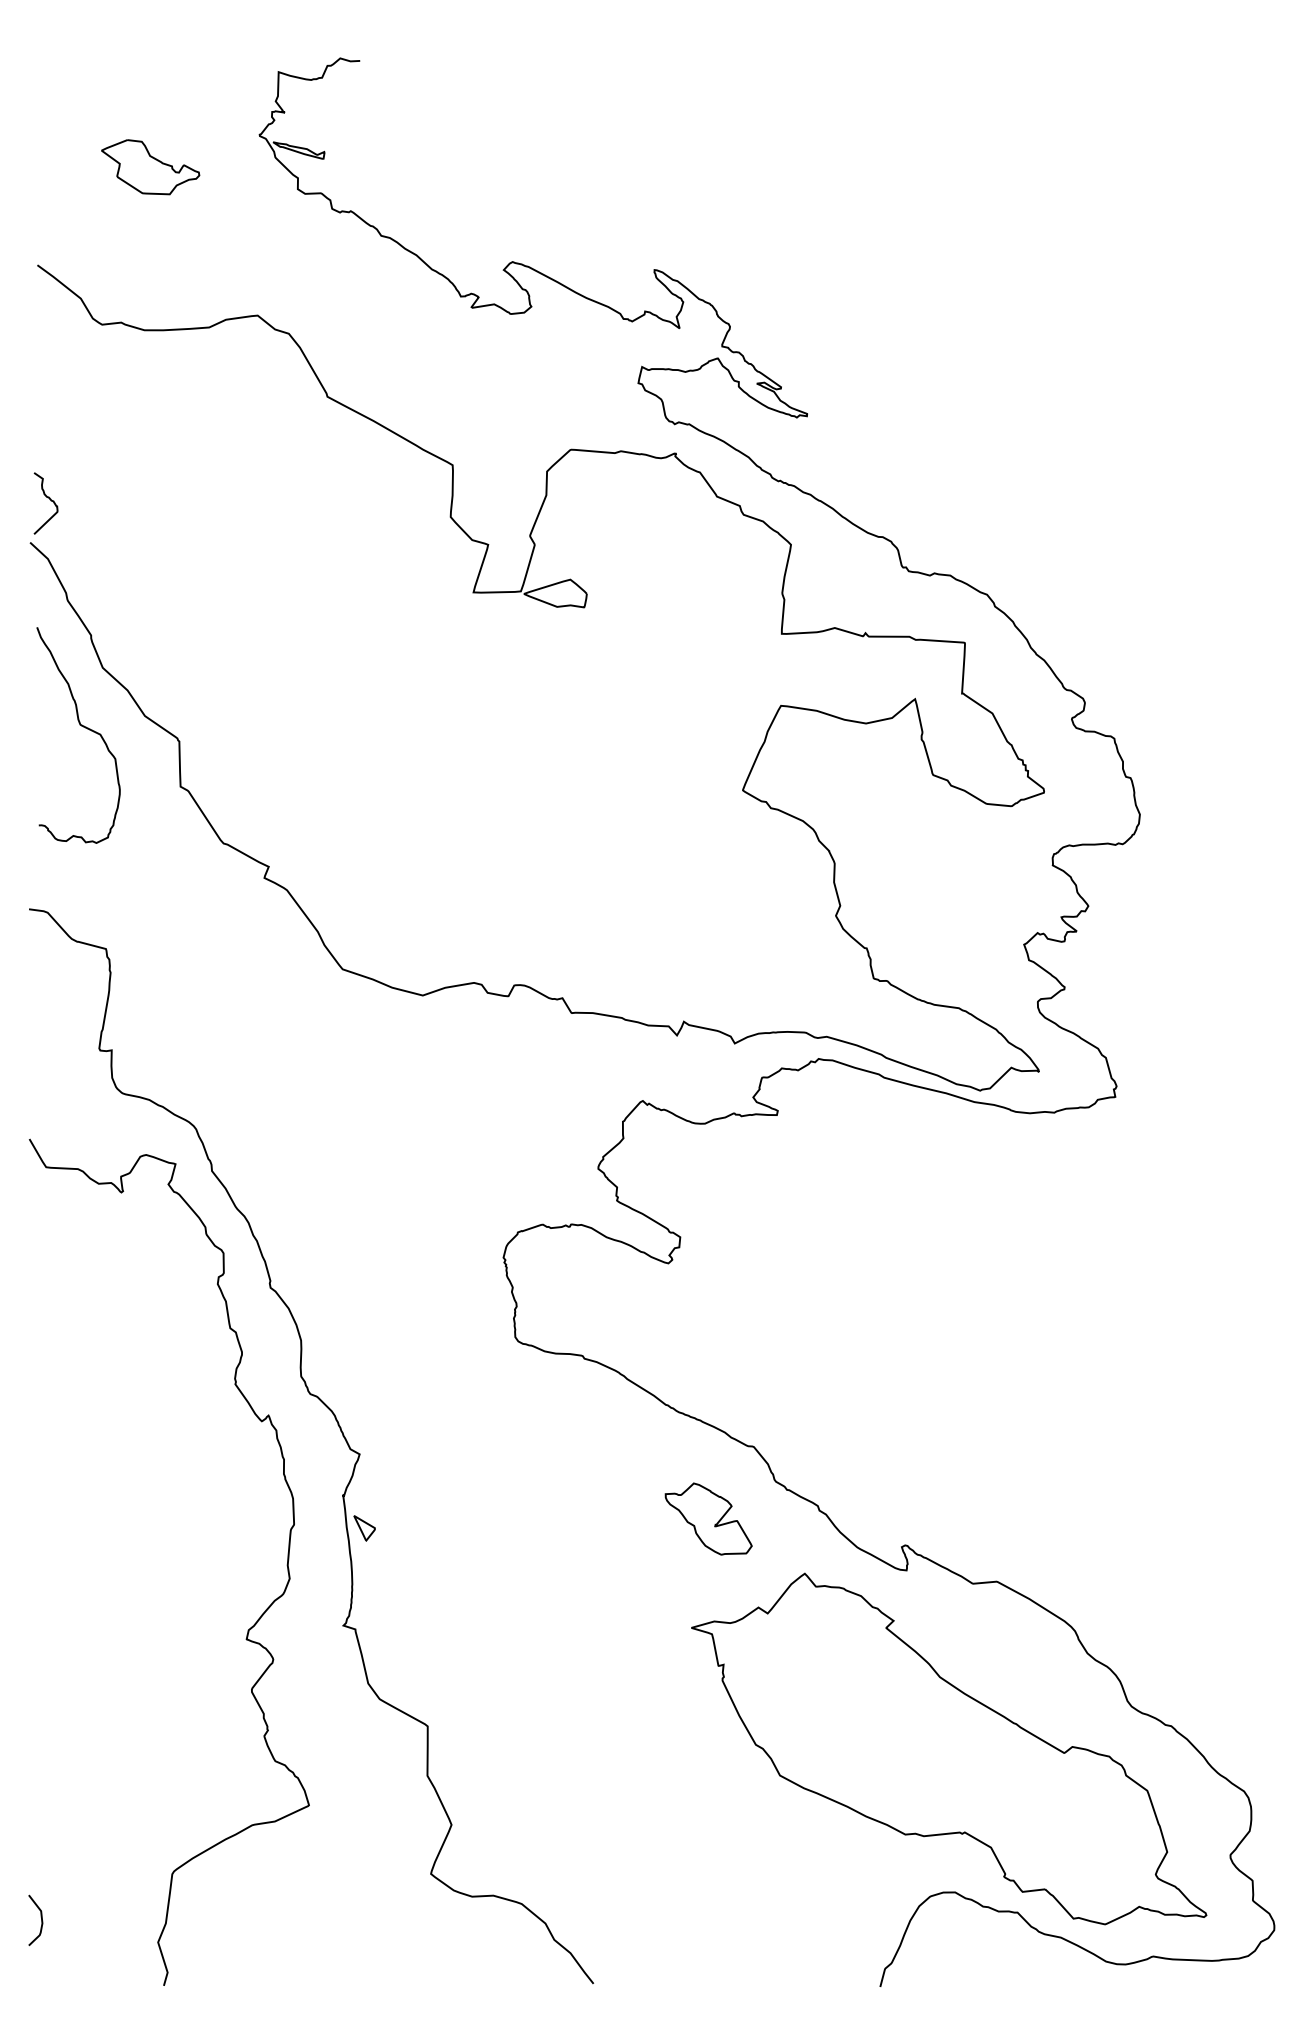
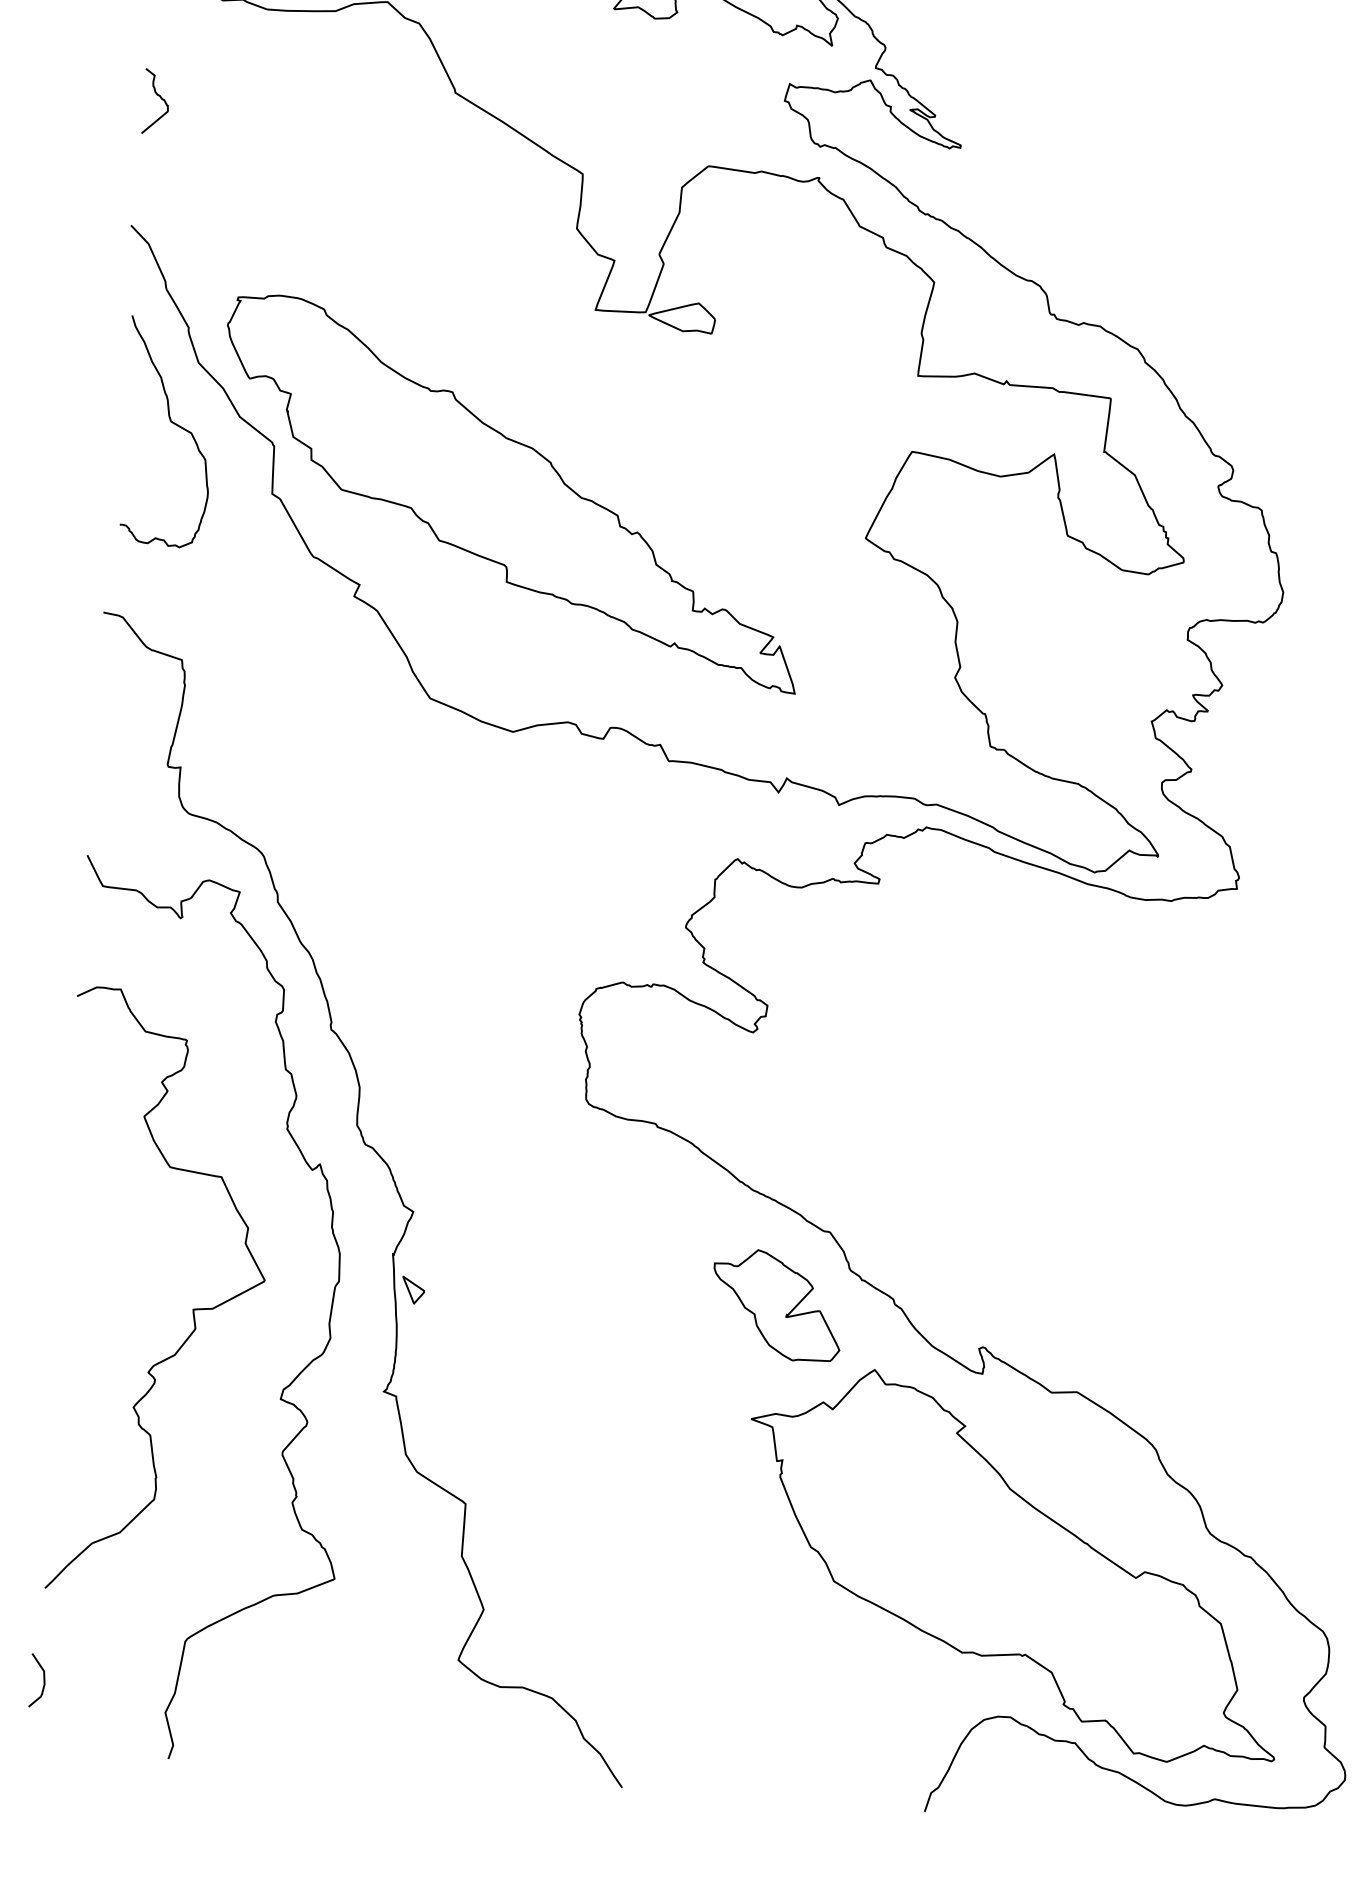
curve: (49, 499) -> (160, 97), moved
part: (406, 770) -> (512, 493), added
part: (708, 1518) -> (777, 1304), size x1.43
curve: (157, 1560) -> (192, 1309), added

